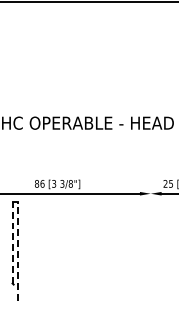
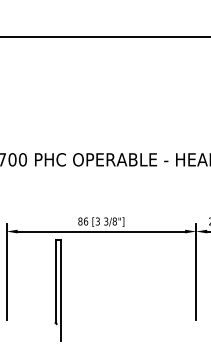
line: (151, 233) -> (196, 271), added
line: (12, 242) -> (55, 281), dashed -> solid
line: (18, 250) -> (61, 289), dashed -> solid

